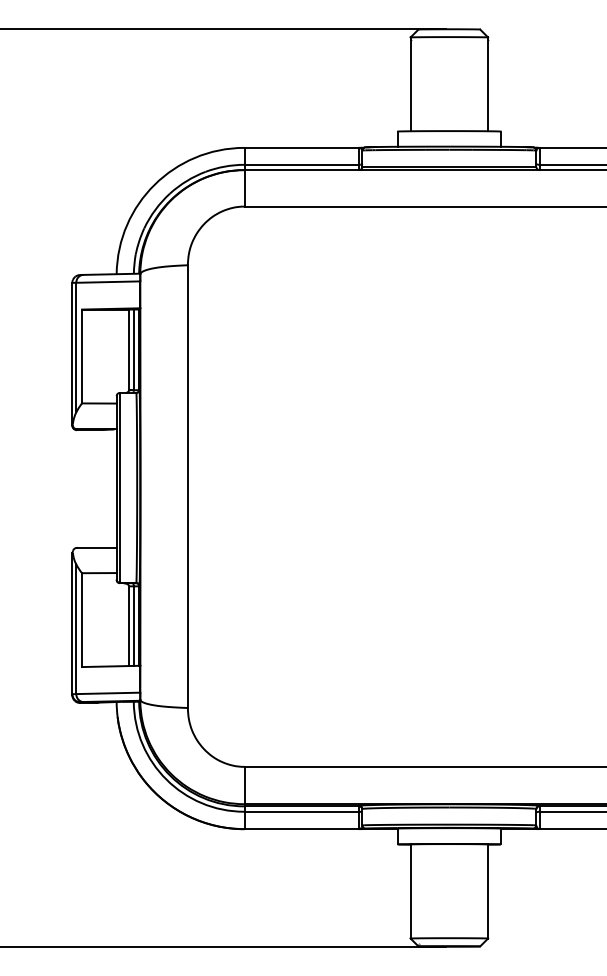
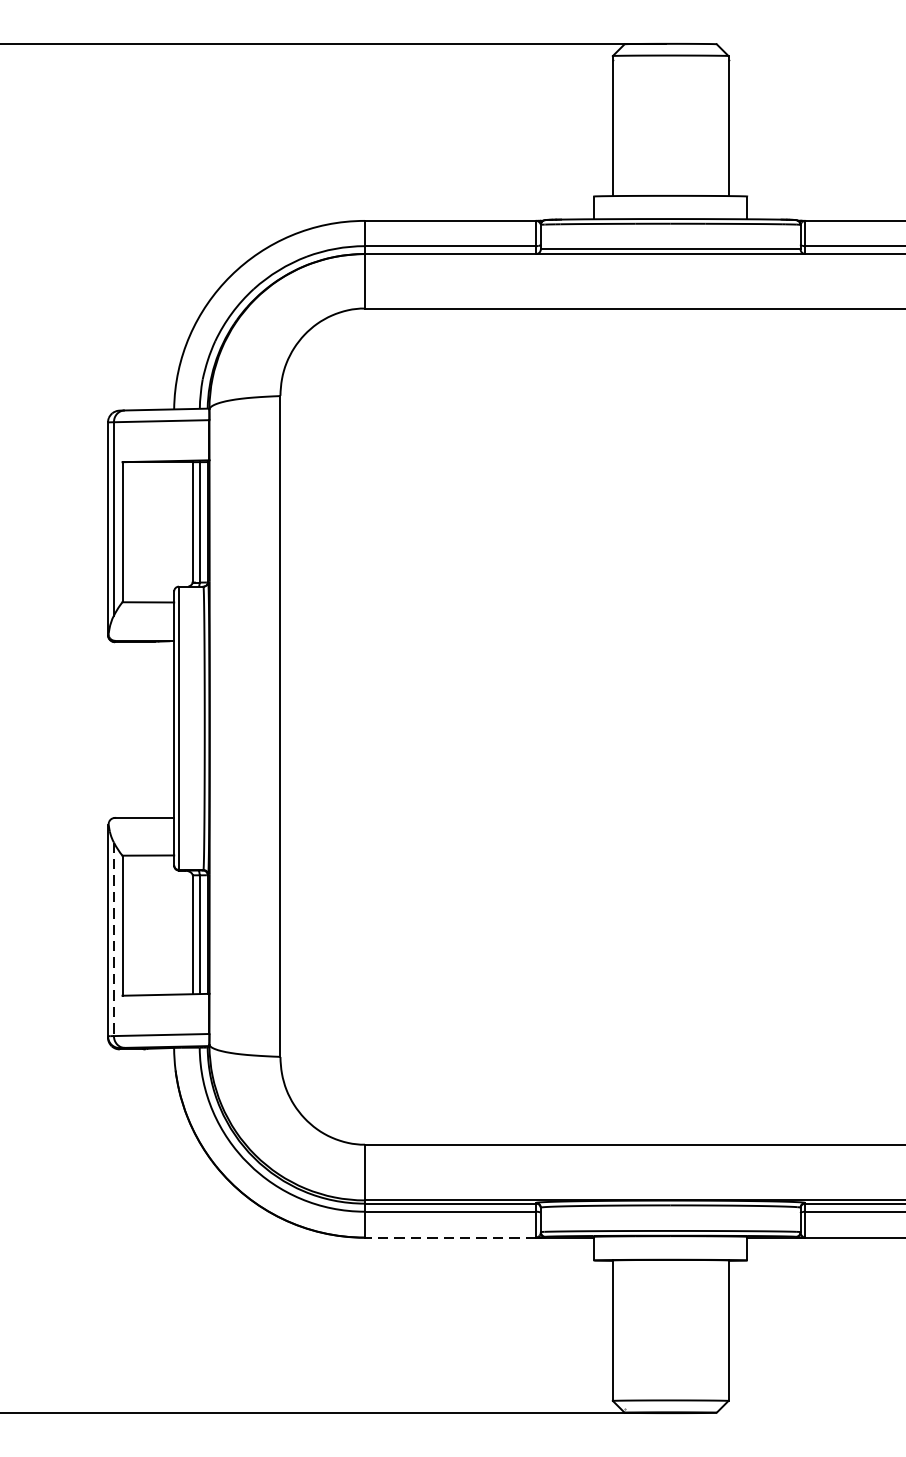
line: (76, 629) -> (114, 939), solid -> dashed
line: (301, 829) -> (450, 1238), solid -> dashed

